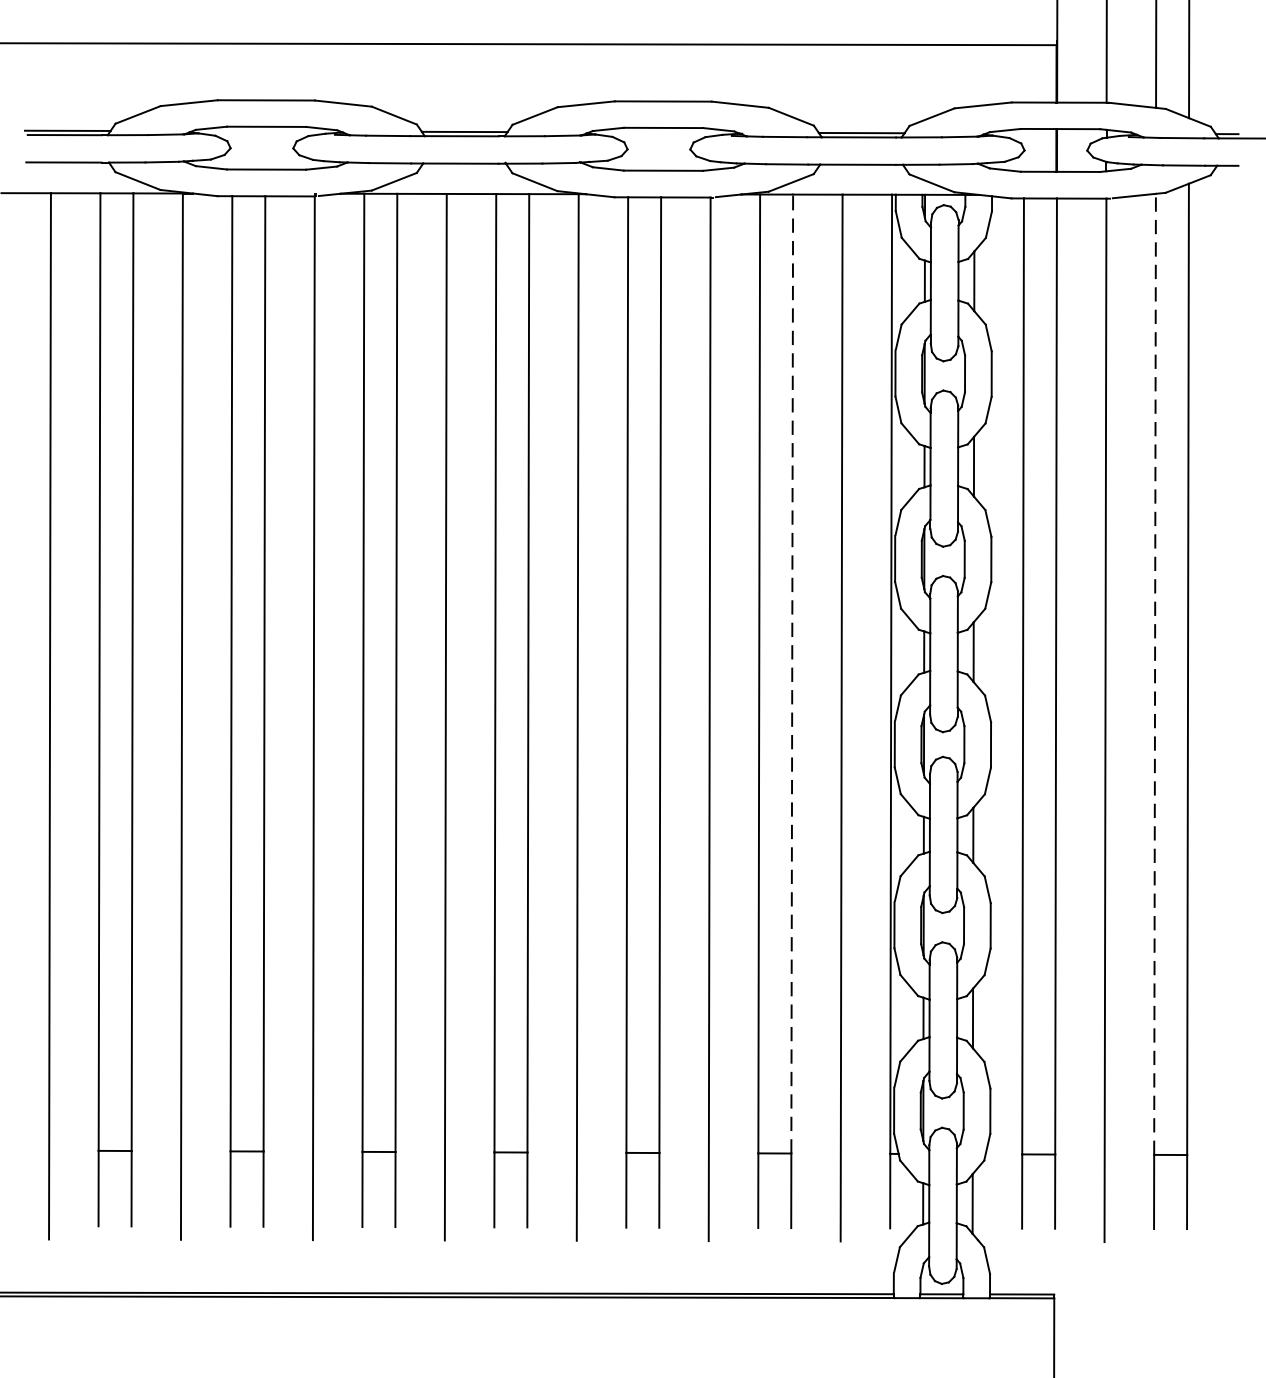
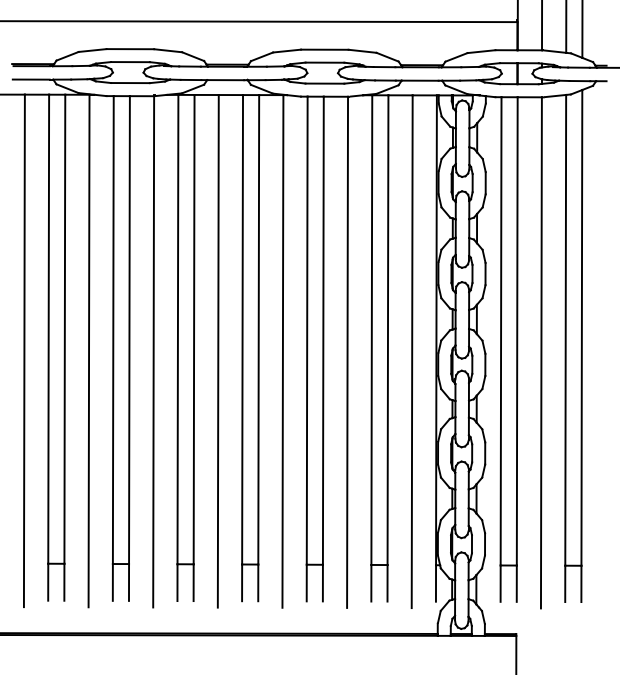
line: (1154, 672) -> (565, 329), dashed -> solid
line: (791, 674) -> (387, 330), dashed -> solid

